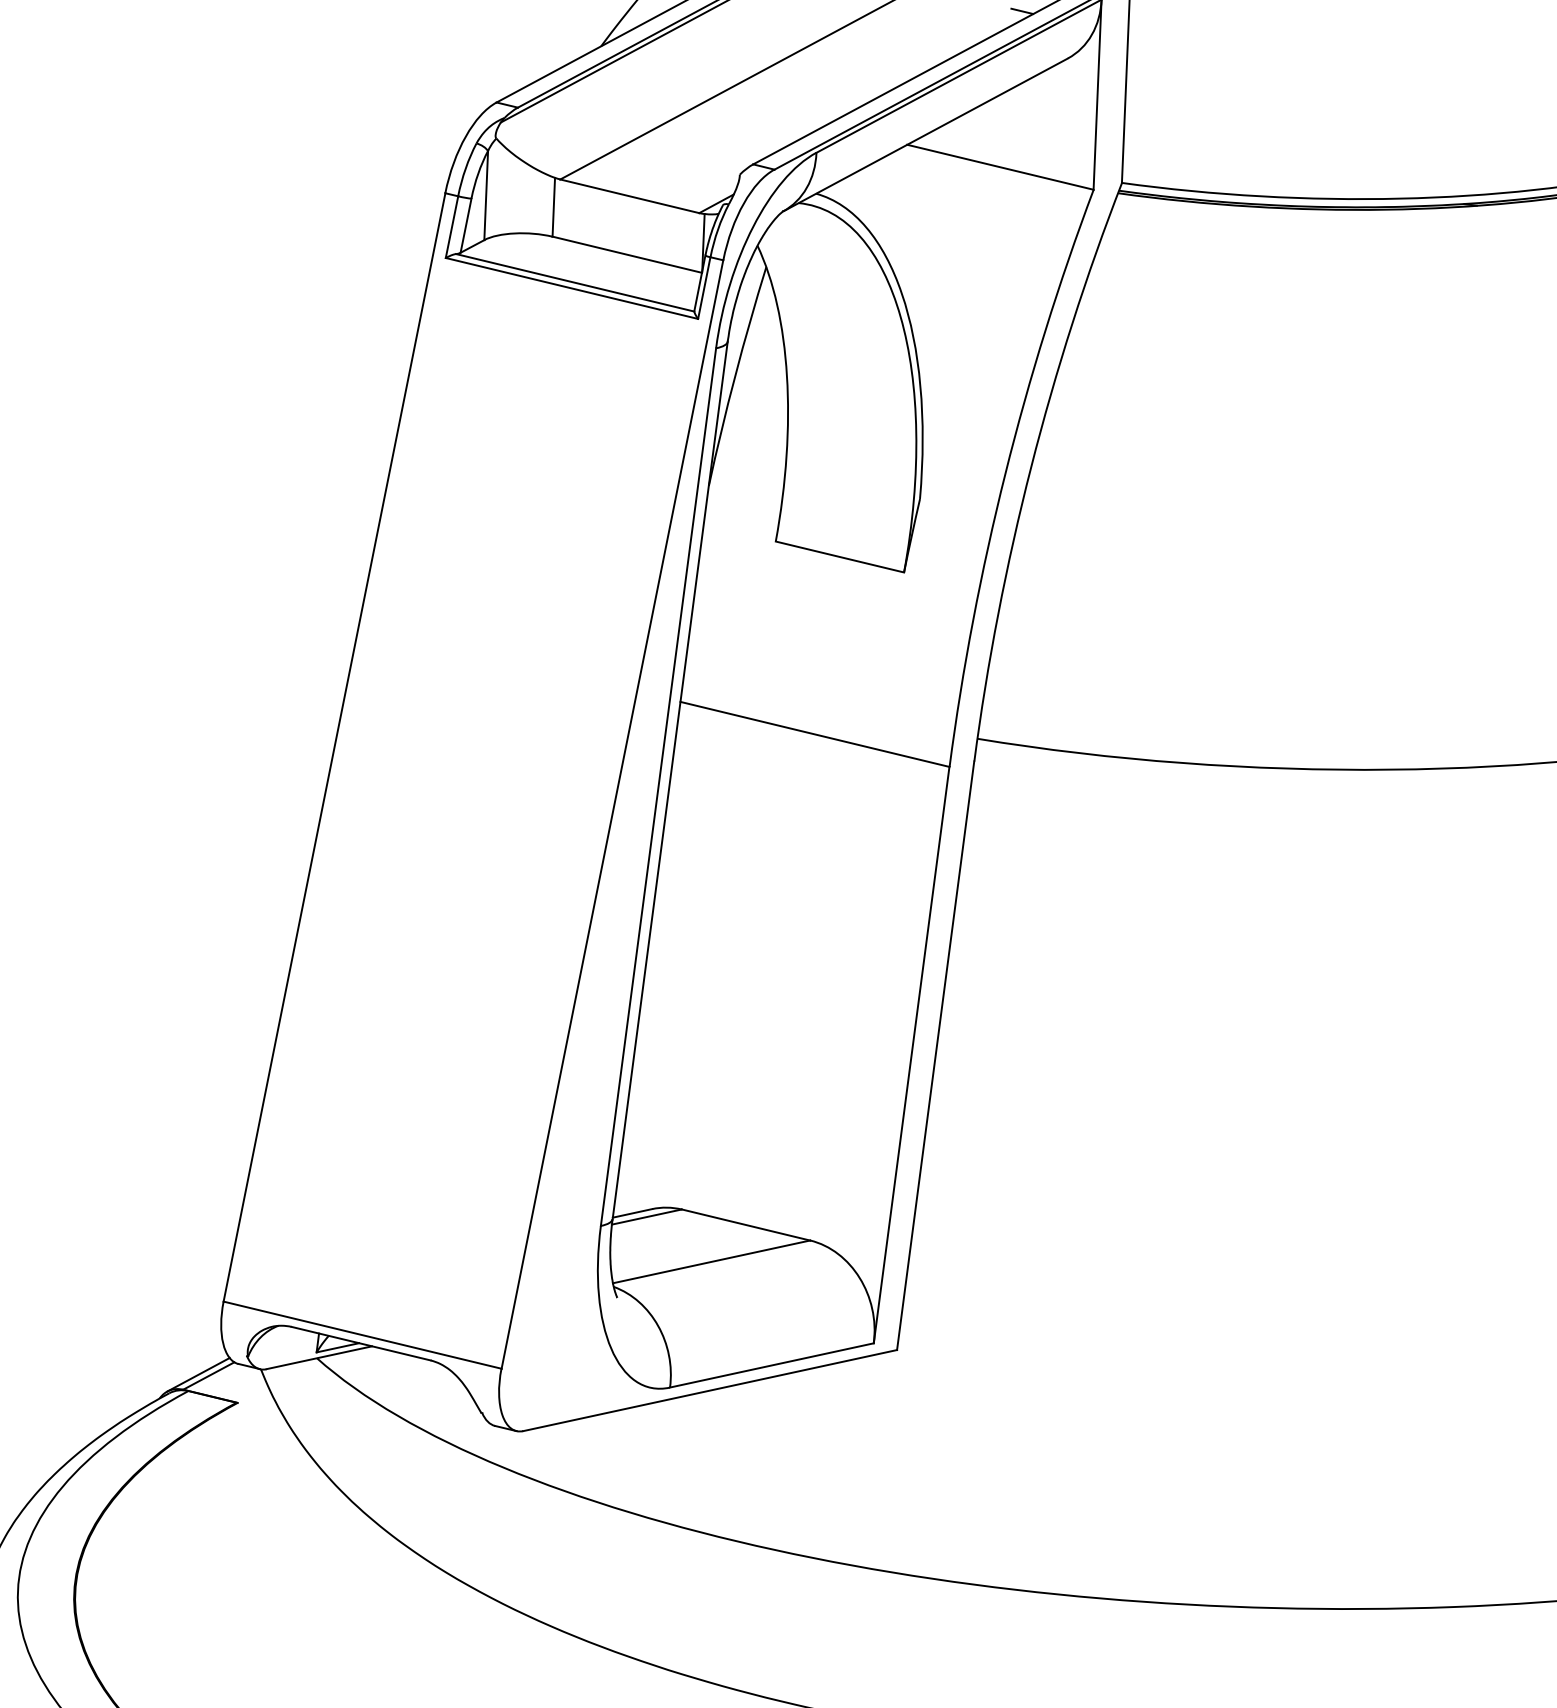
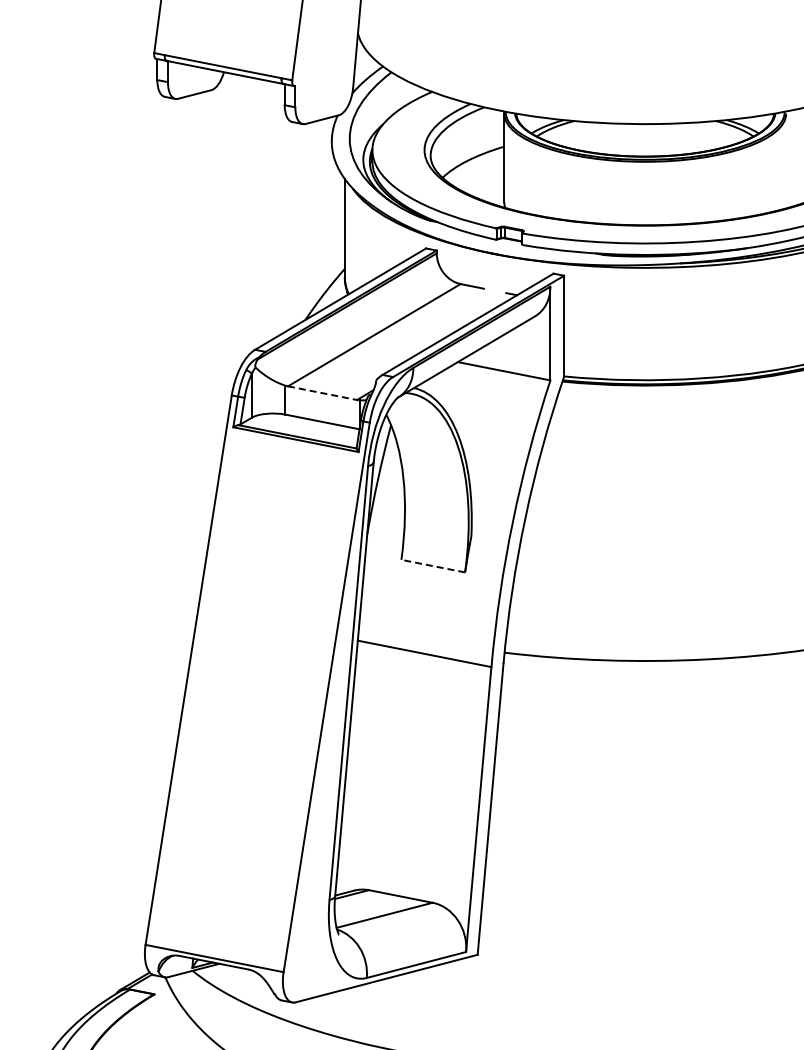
line: (631, 197) -> (323, 393), solid -> dashed
line: (838, 557) -> (432, 566), solid -> dashed

